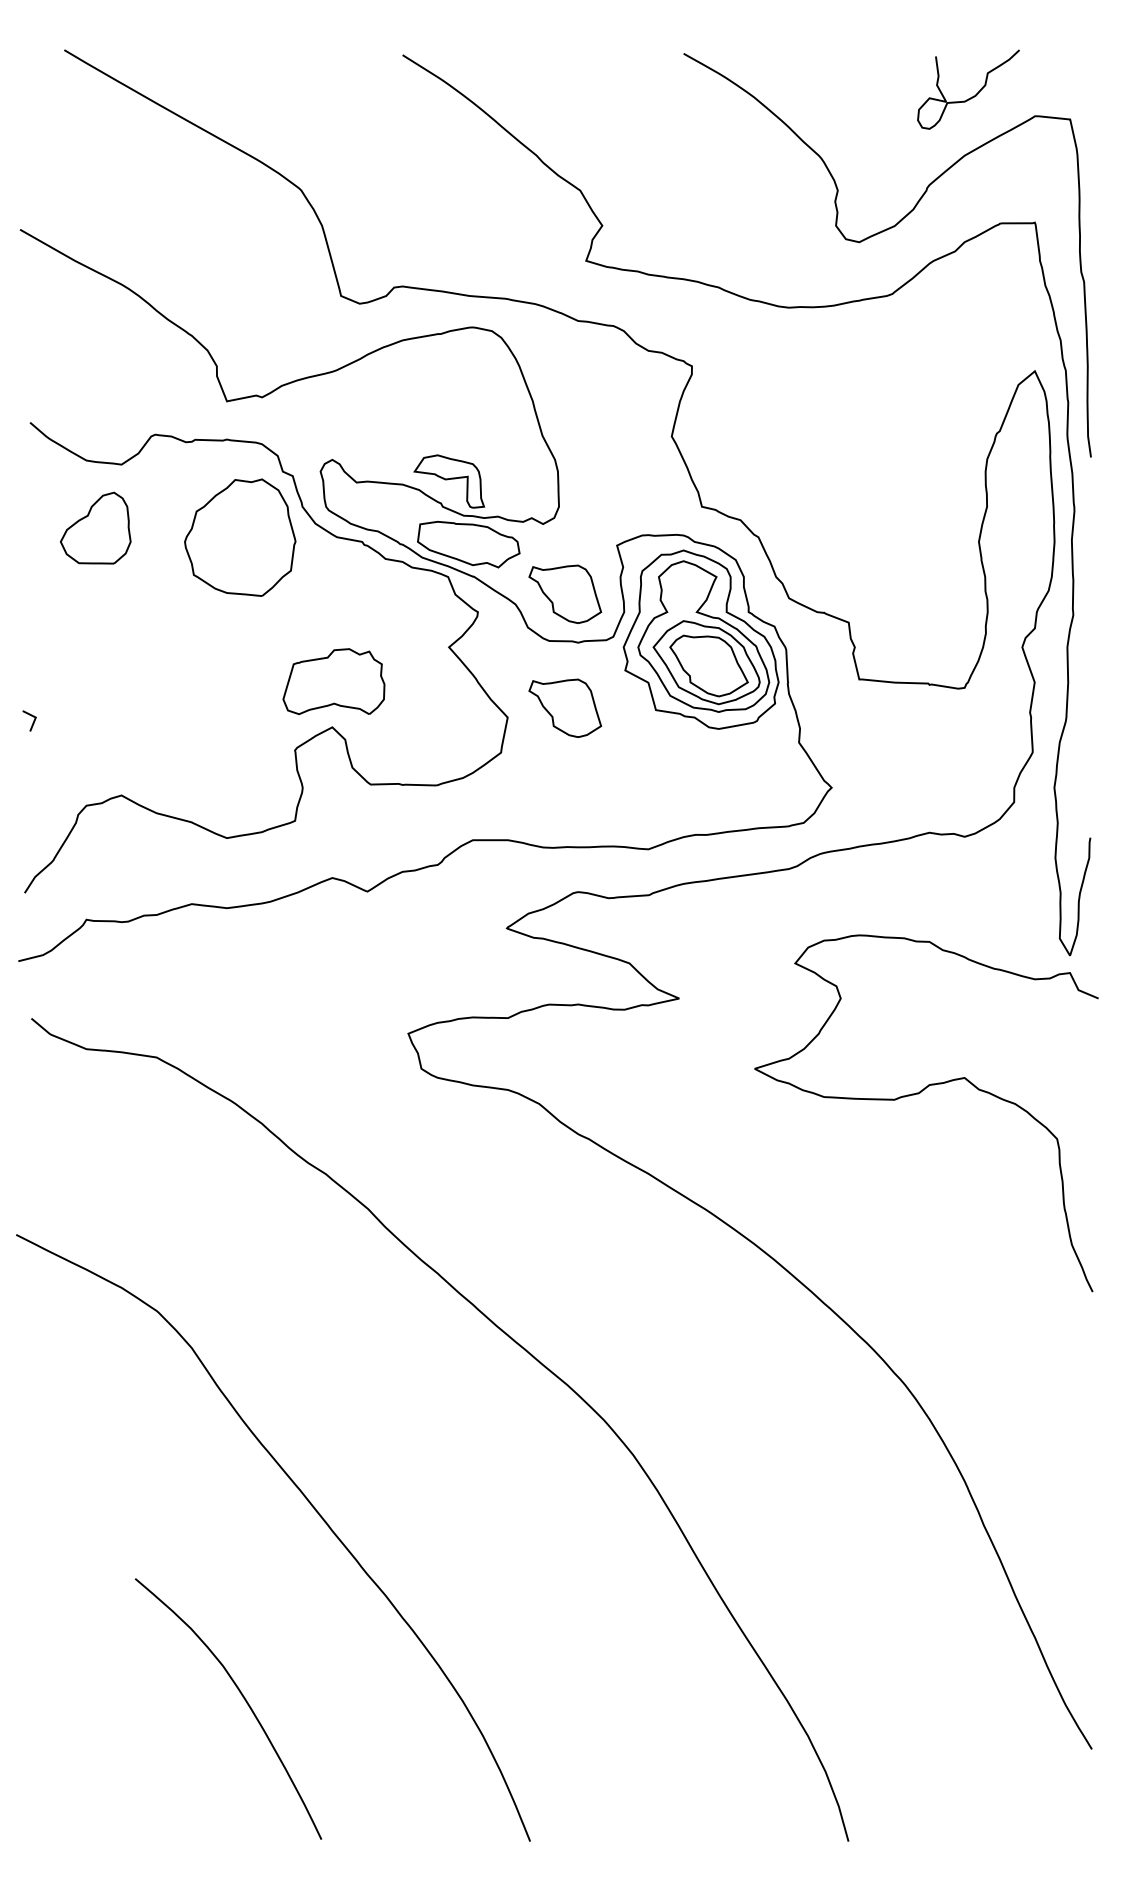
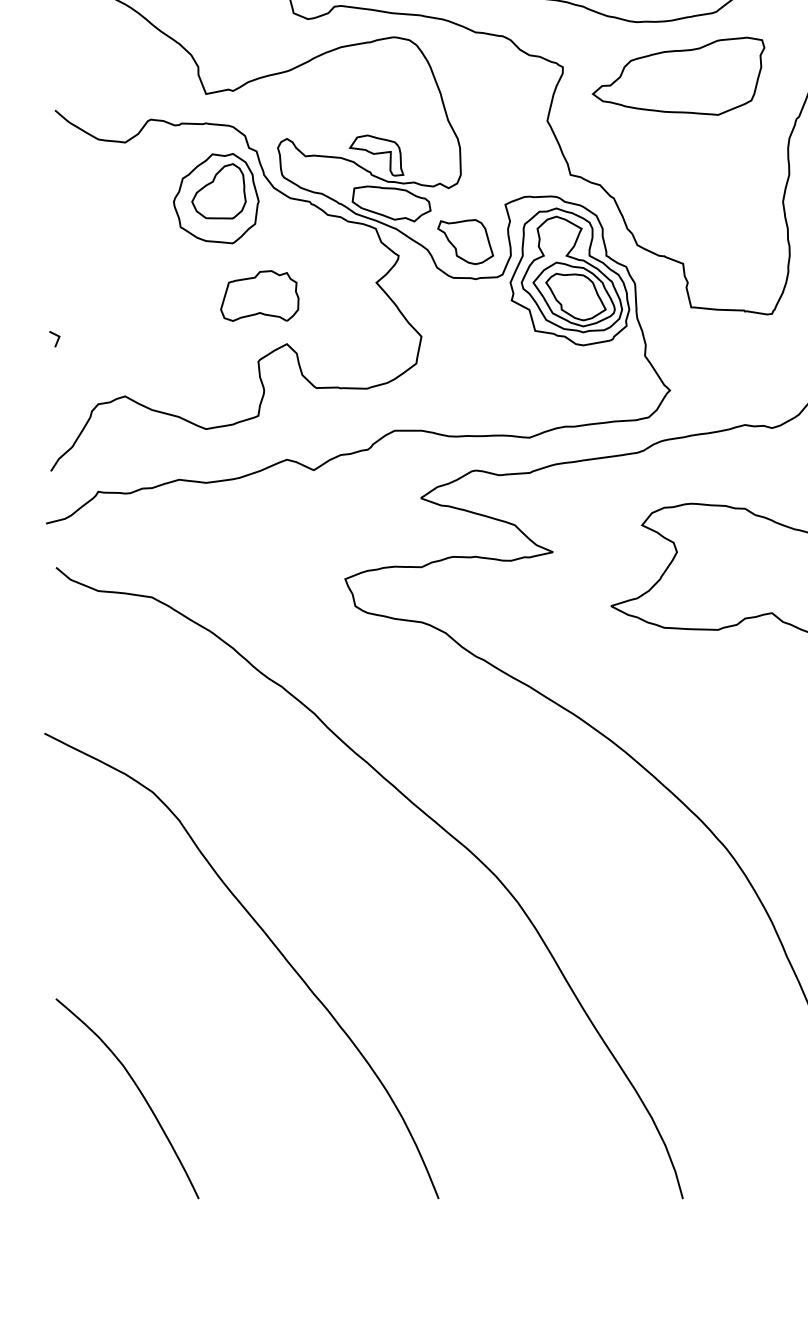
part: (842, 378) -> (678, 76), added
part: (95, 527) -> (218, 190), moved
part: (333, 681) -> (259, 295), moved
part: (565, 707) -> (465, 328), removed
curve: (242, 1697) -> (138, 1089), moved

